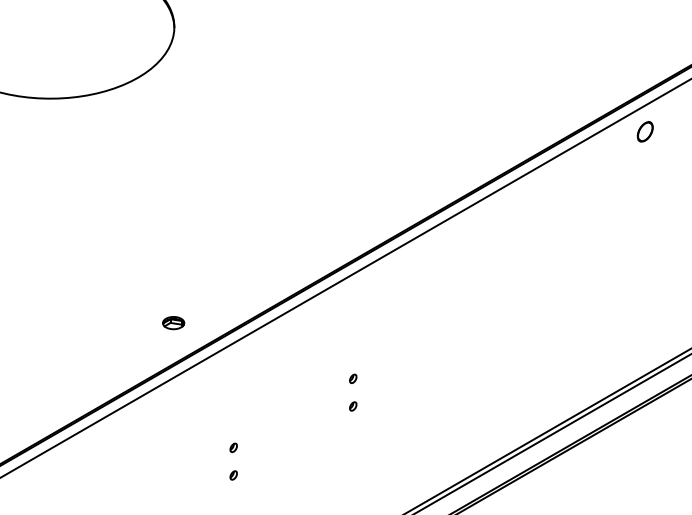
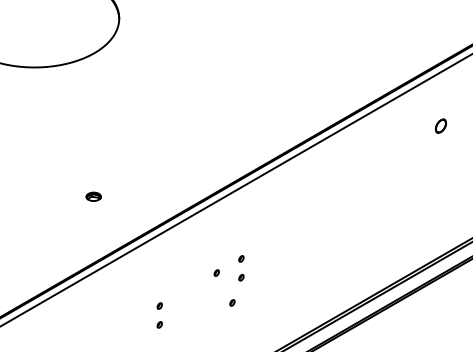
part: (644, 130) -> (440, 125), moved
part: (173, 322) -> (93, 196), moved
part: (316, 398) -> (216, 272), added
part: (340, 442) -> (232, 302), added

